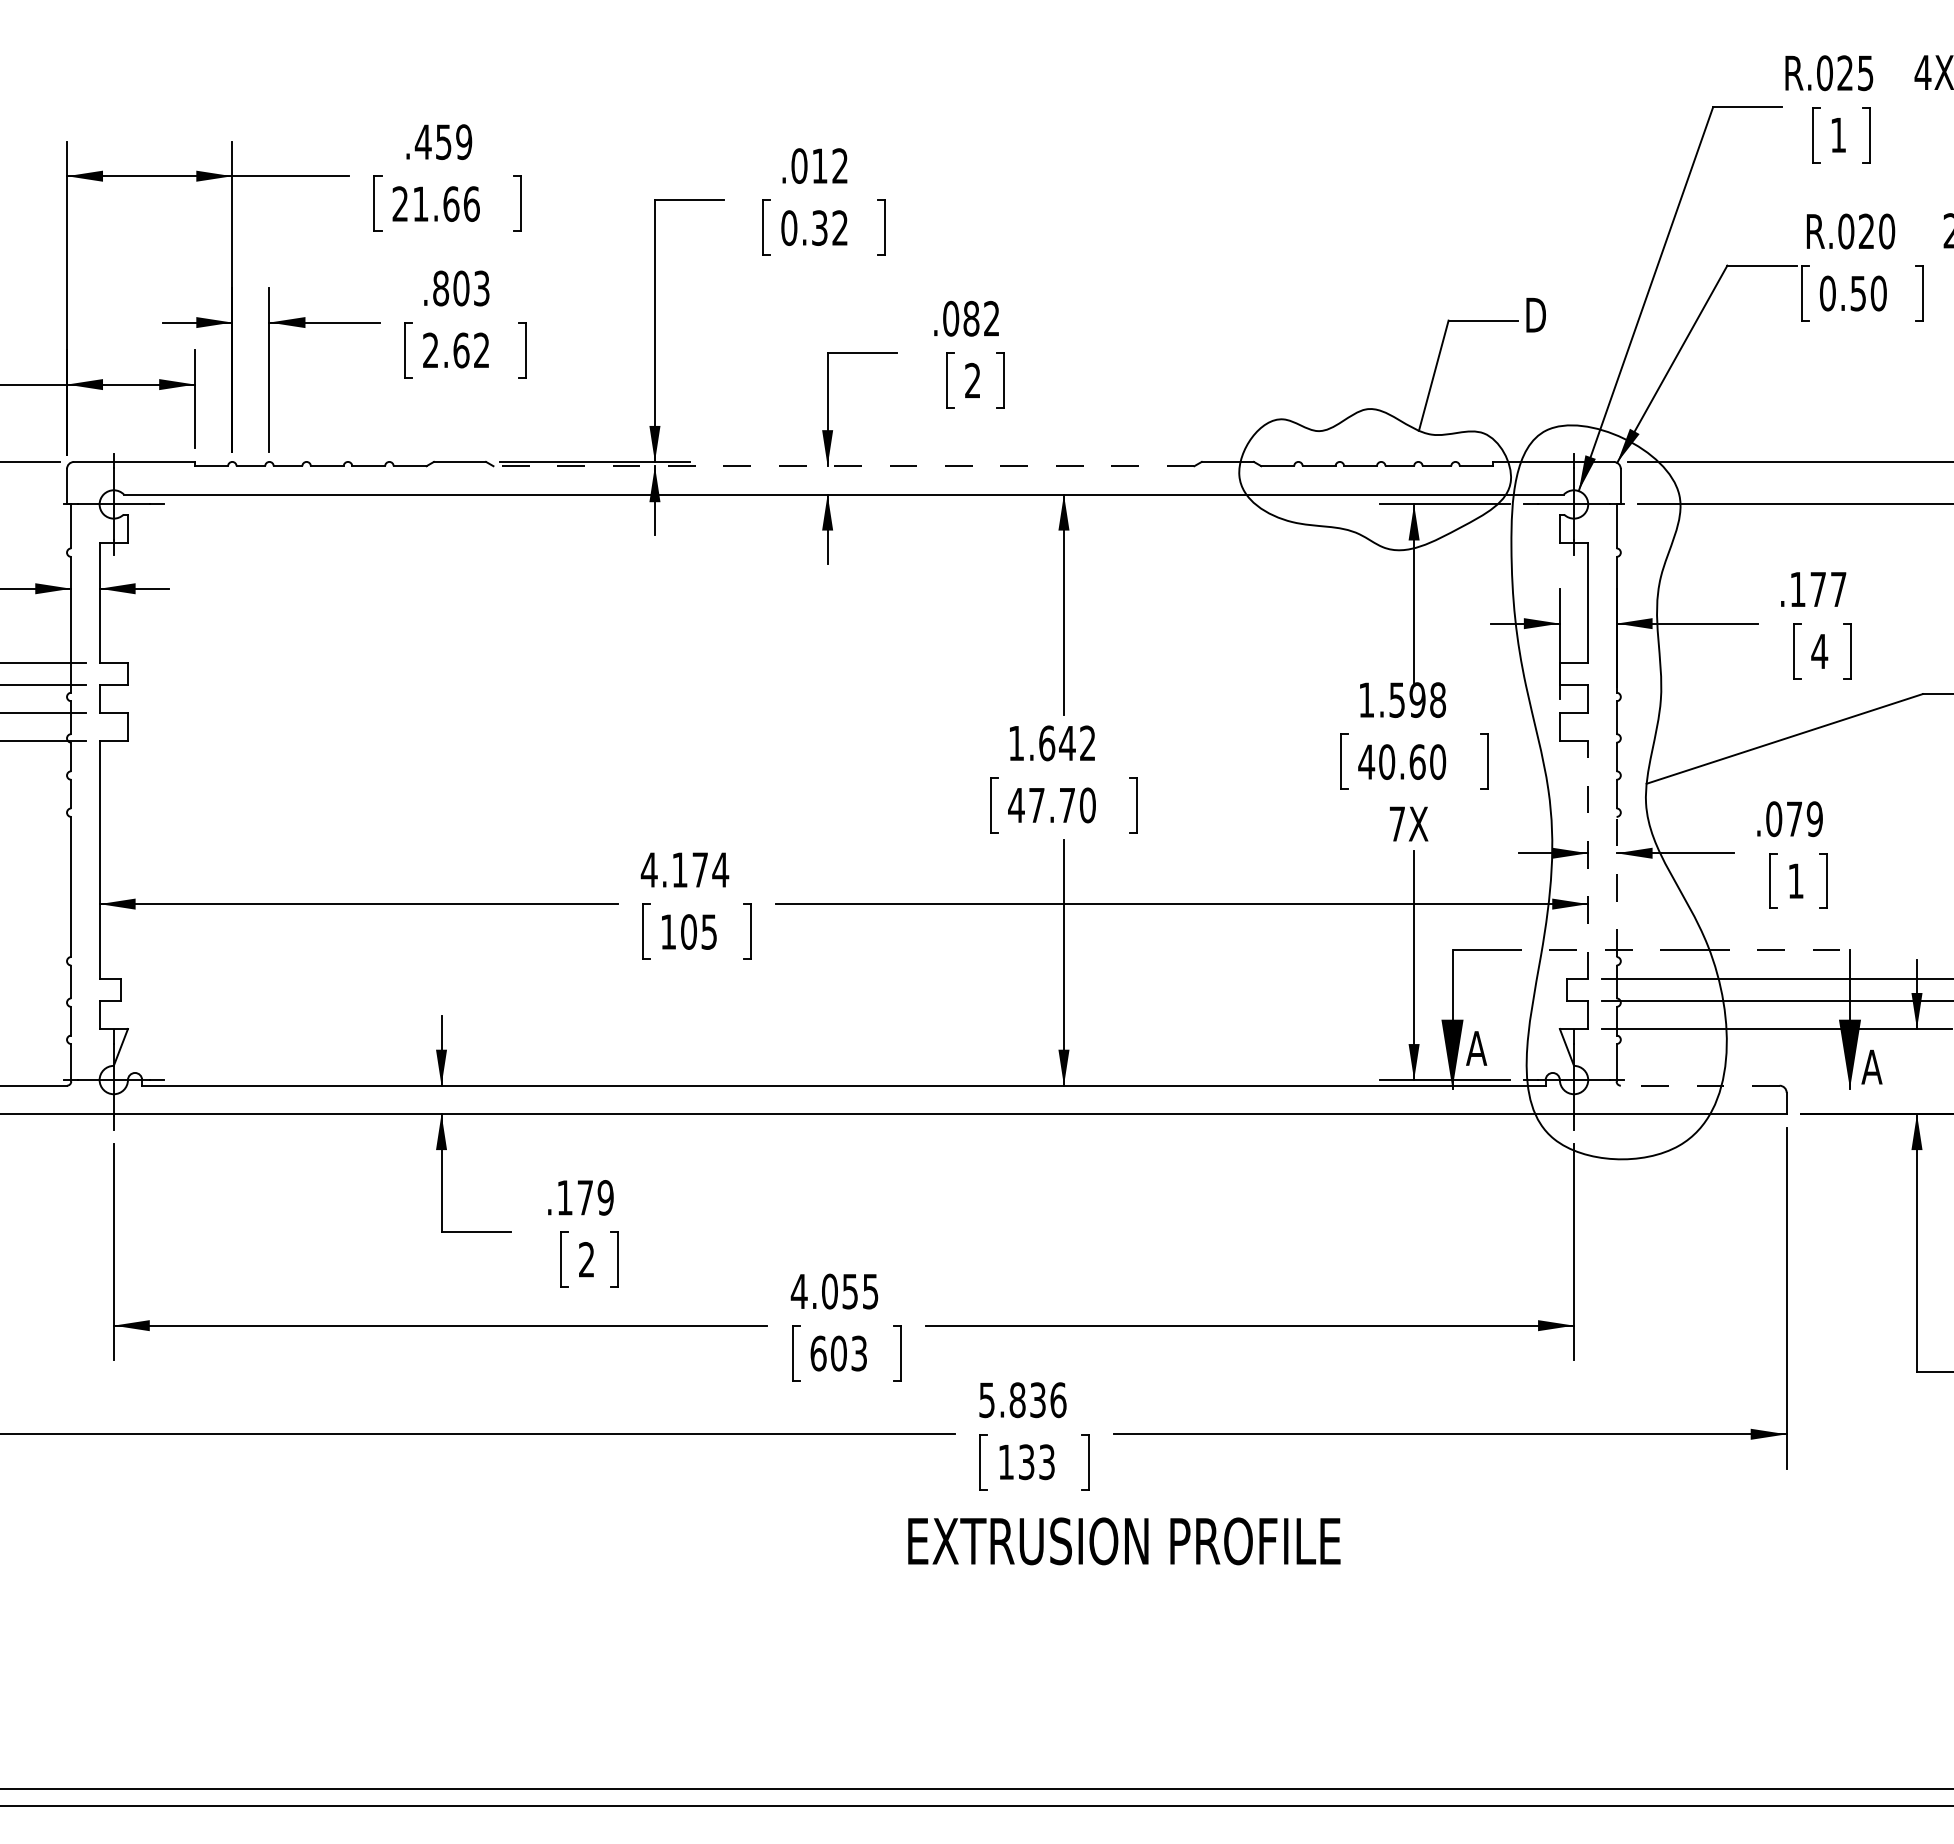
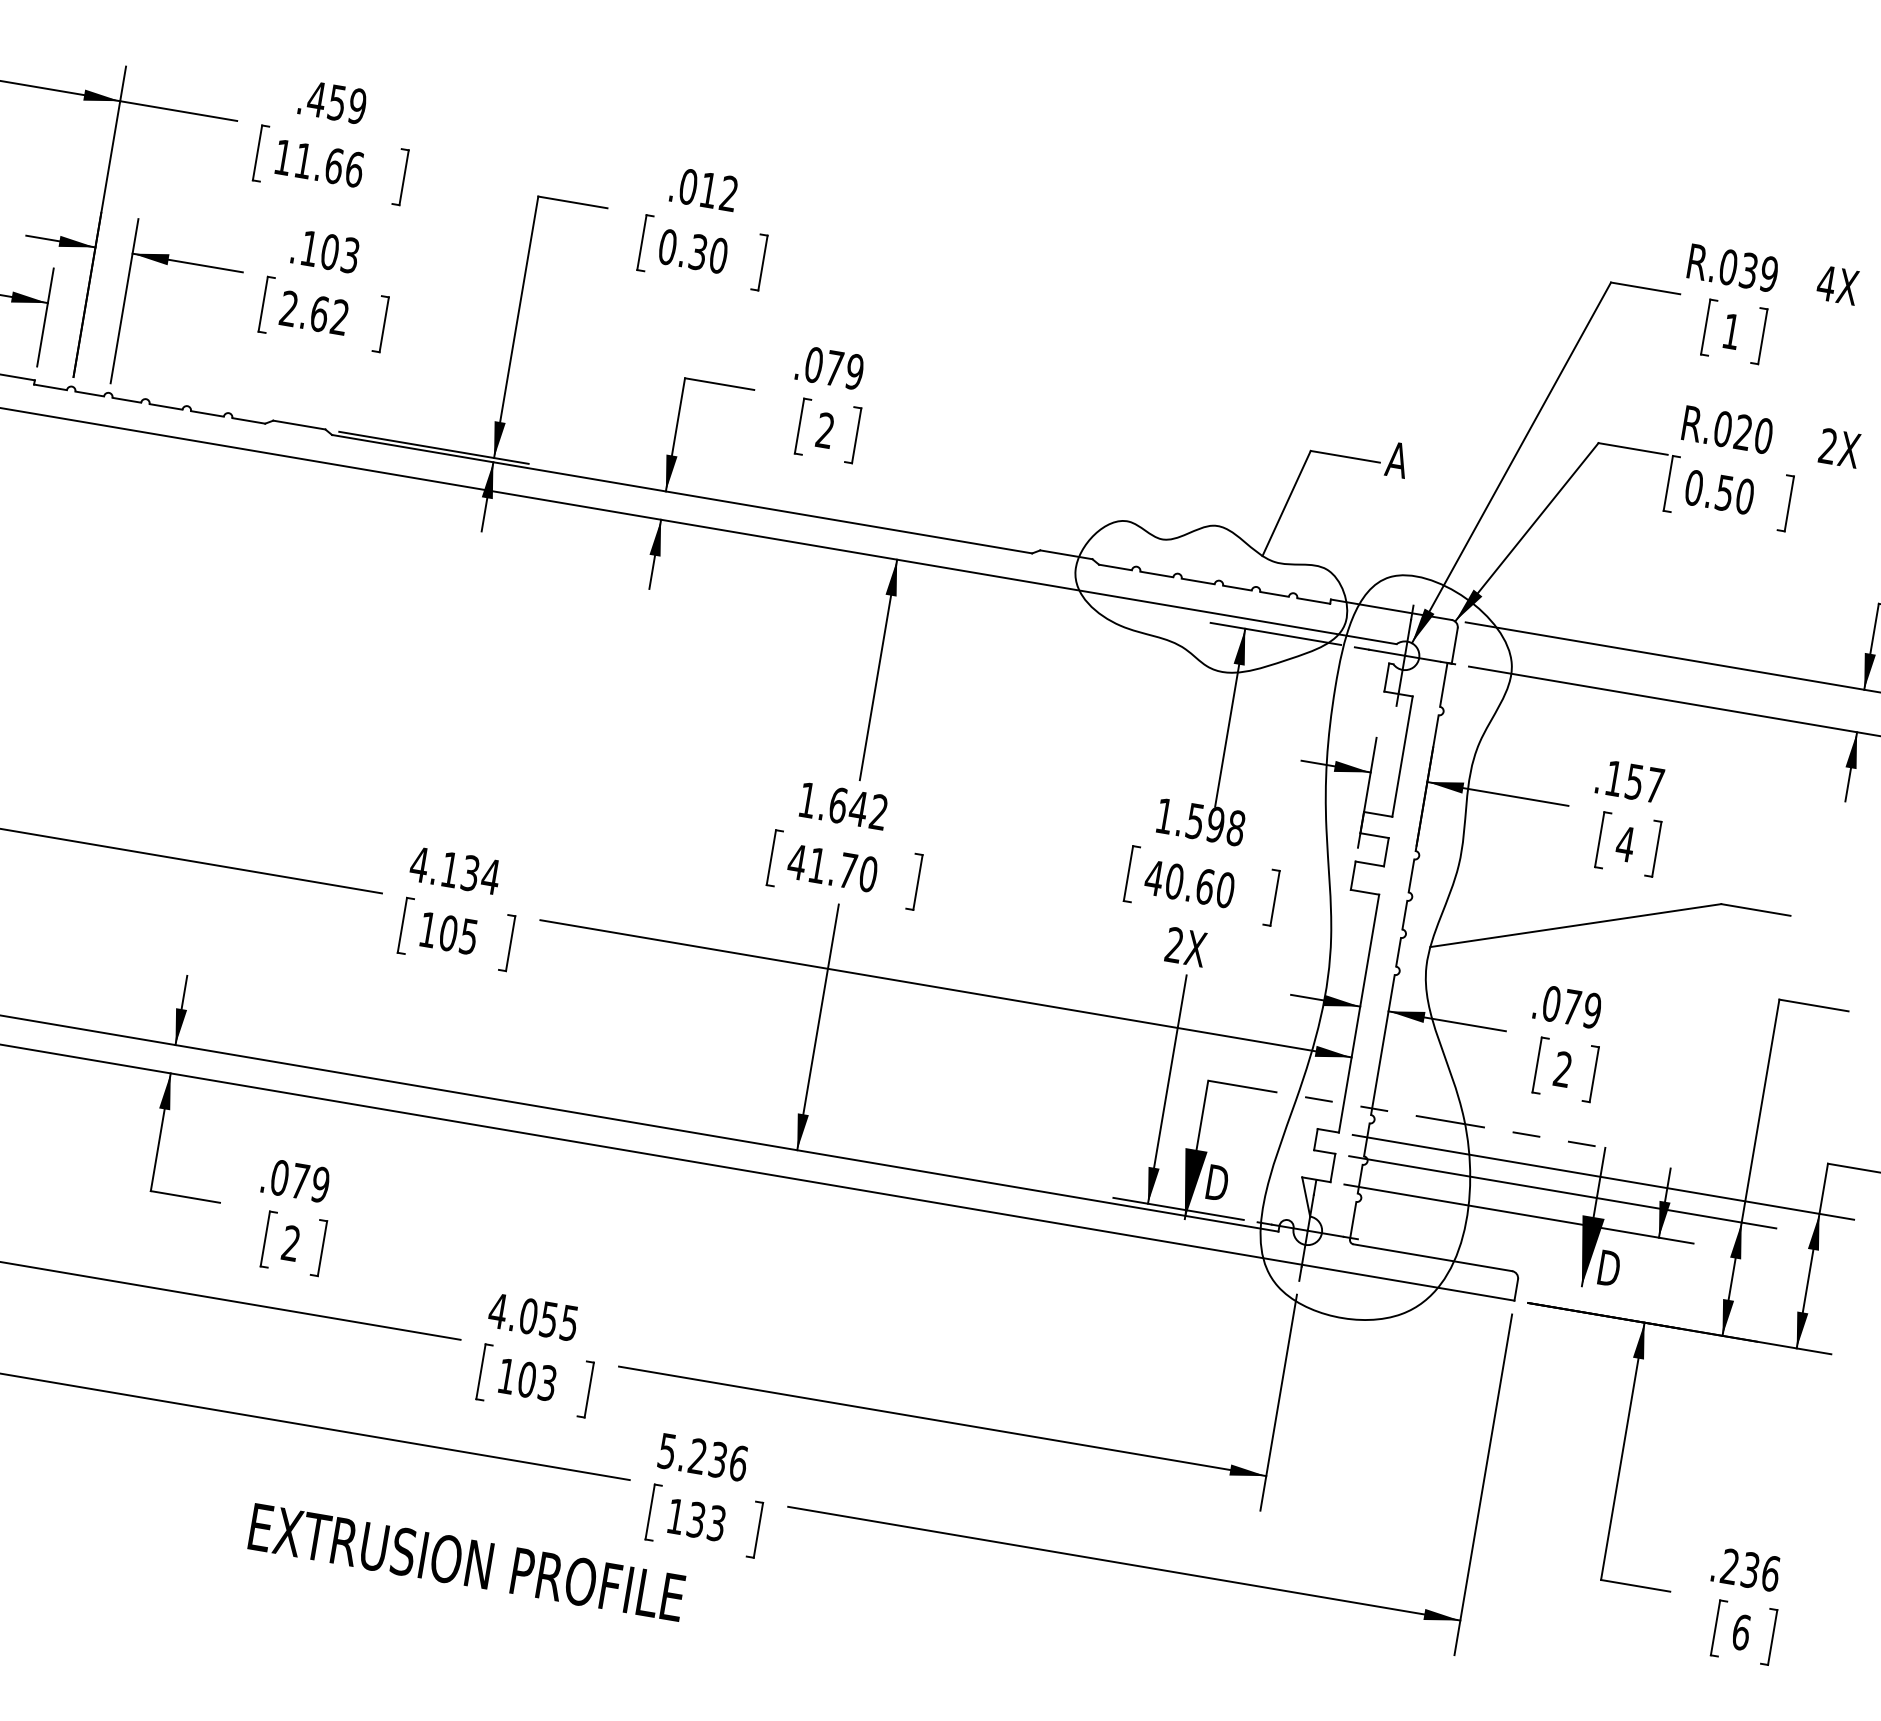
text: (1855, 73) -> (1758, 272), R.025 -> R.039
text: (399, 203) -> (282, 156), 21.66 -> 11.66
text: (840, 227) -> (719, 255), 0.32 -> 0.30
text: (441, 288) -> (310, 248), .803 -> .103
text: (1534, 314) -> (1397, 459), D -> A
text: (981, 318) -> (844, 369), .082 -> .079
line: (843, 466) -> (681, 494), dashed -> solid
text: (1817, 589) -> (1633, 781), .177 -> .157
text: (1036, 805) -> (817, 865), 47.70 -> 41.70
text: (1396, 823) -> (1173, 944), 7X -> 2X
line: (1588, 859) -> (1359, 1012), dashed -> solid
text: (699, 869) -> (469, 872), 4.174 -> 4.134
text: (1795, 880) -> (1562, 1068), 1 -> 2
line: (1616, 886) -> (1382, 1044), dashed -> solid
text: (1477, 1048) -> (1216, 1182), A -> D
text: (1872, 1066) -> (1608, 1267), A -> D
line: (1699, 1085) -> (1432, 1257), dashed -> solid
text: (565, 1197) -> (280, 1177), .179 -> .079
text: (818, 1353) -> (506, 1376), 603 -> 103
text: (1017, 1400) -> (697, 1456), 5.836 -> 5.236
text: (1124, 1541) -> (467, 1562), moved

